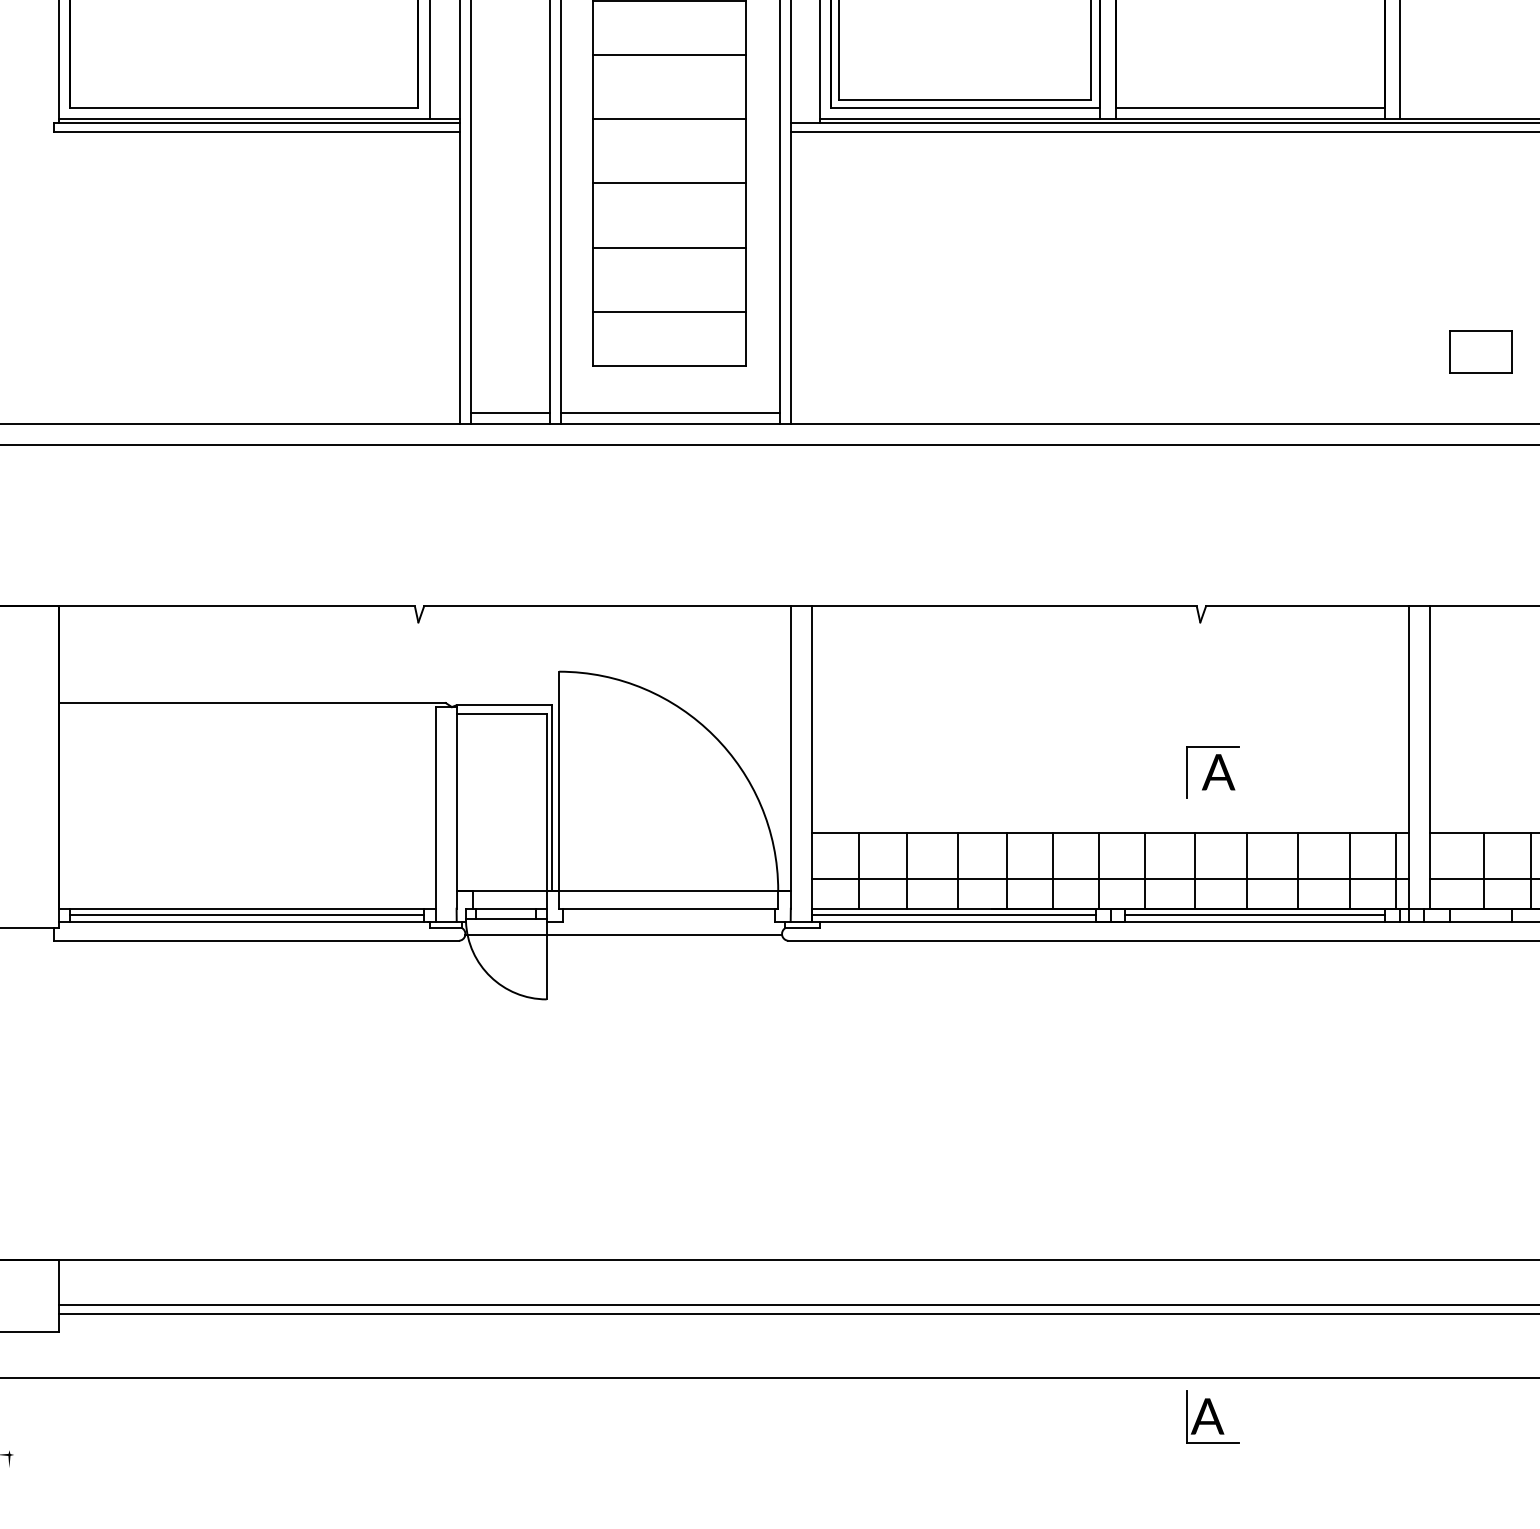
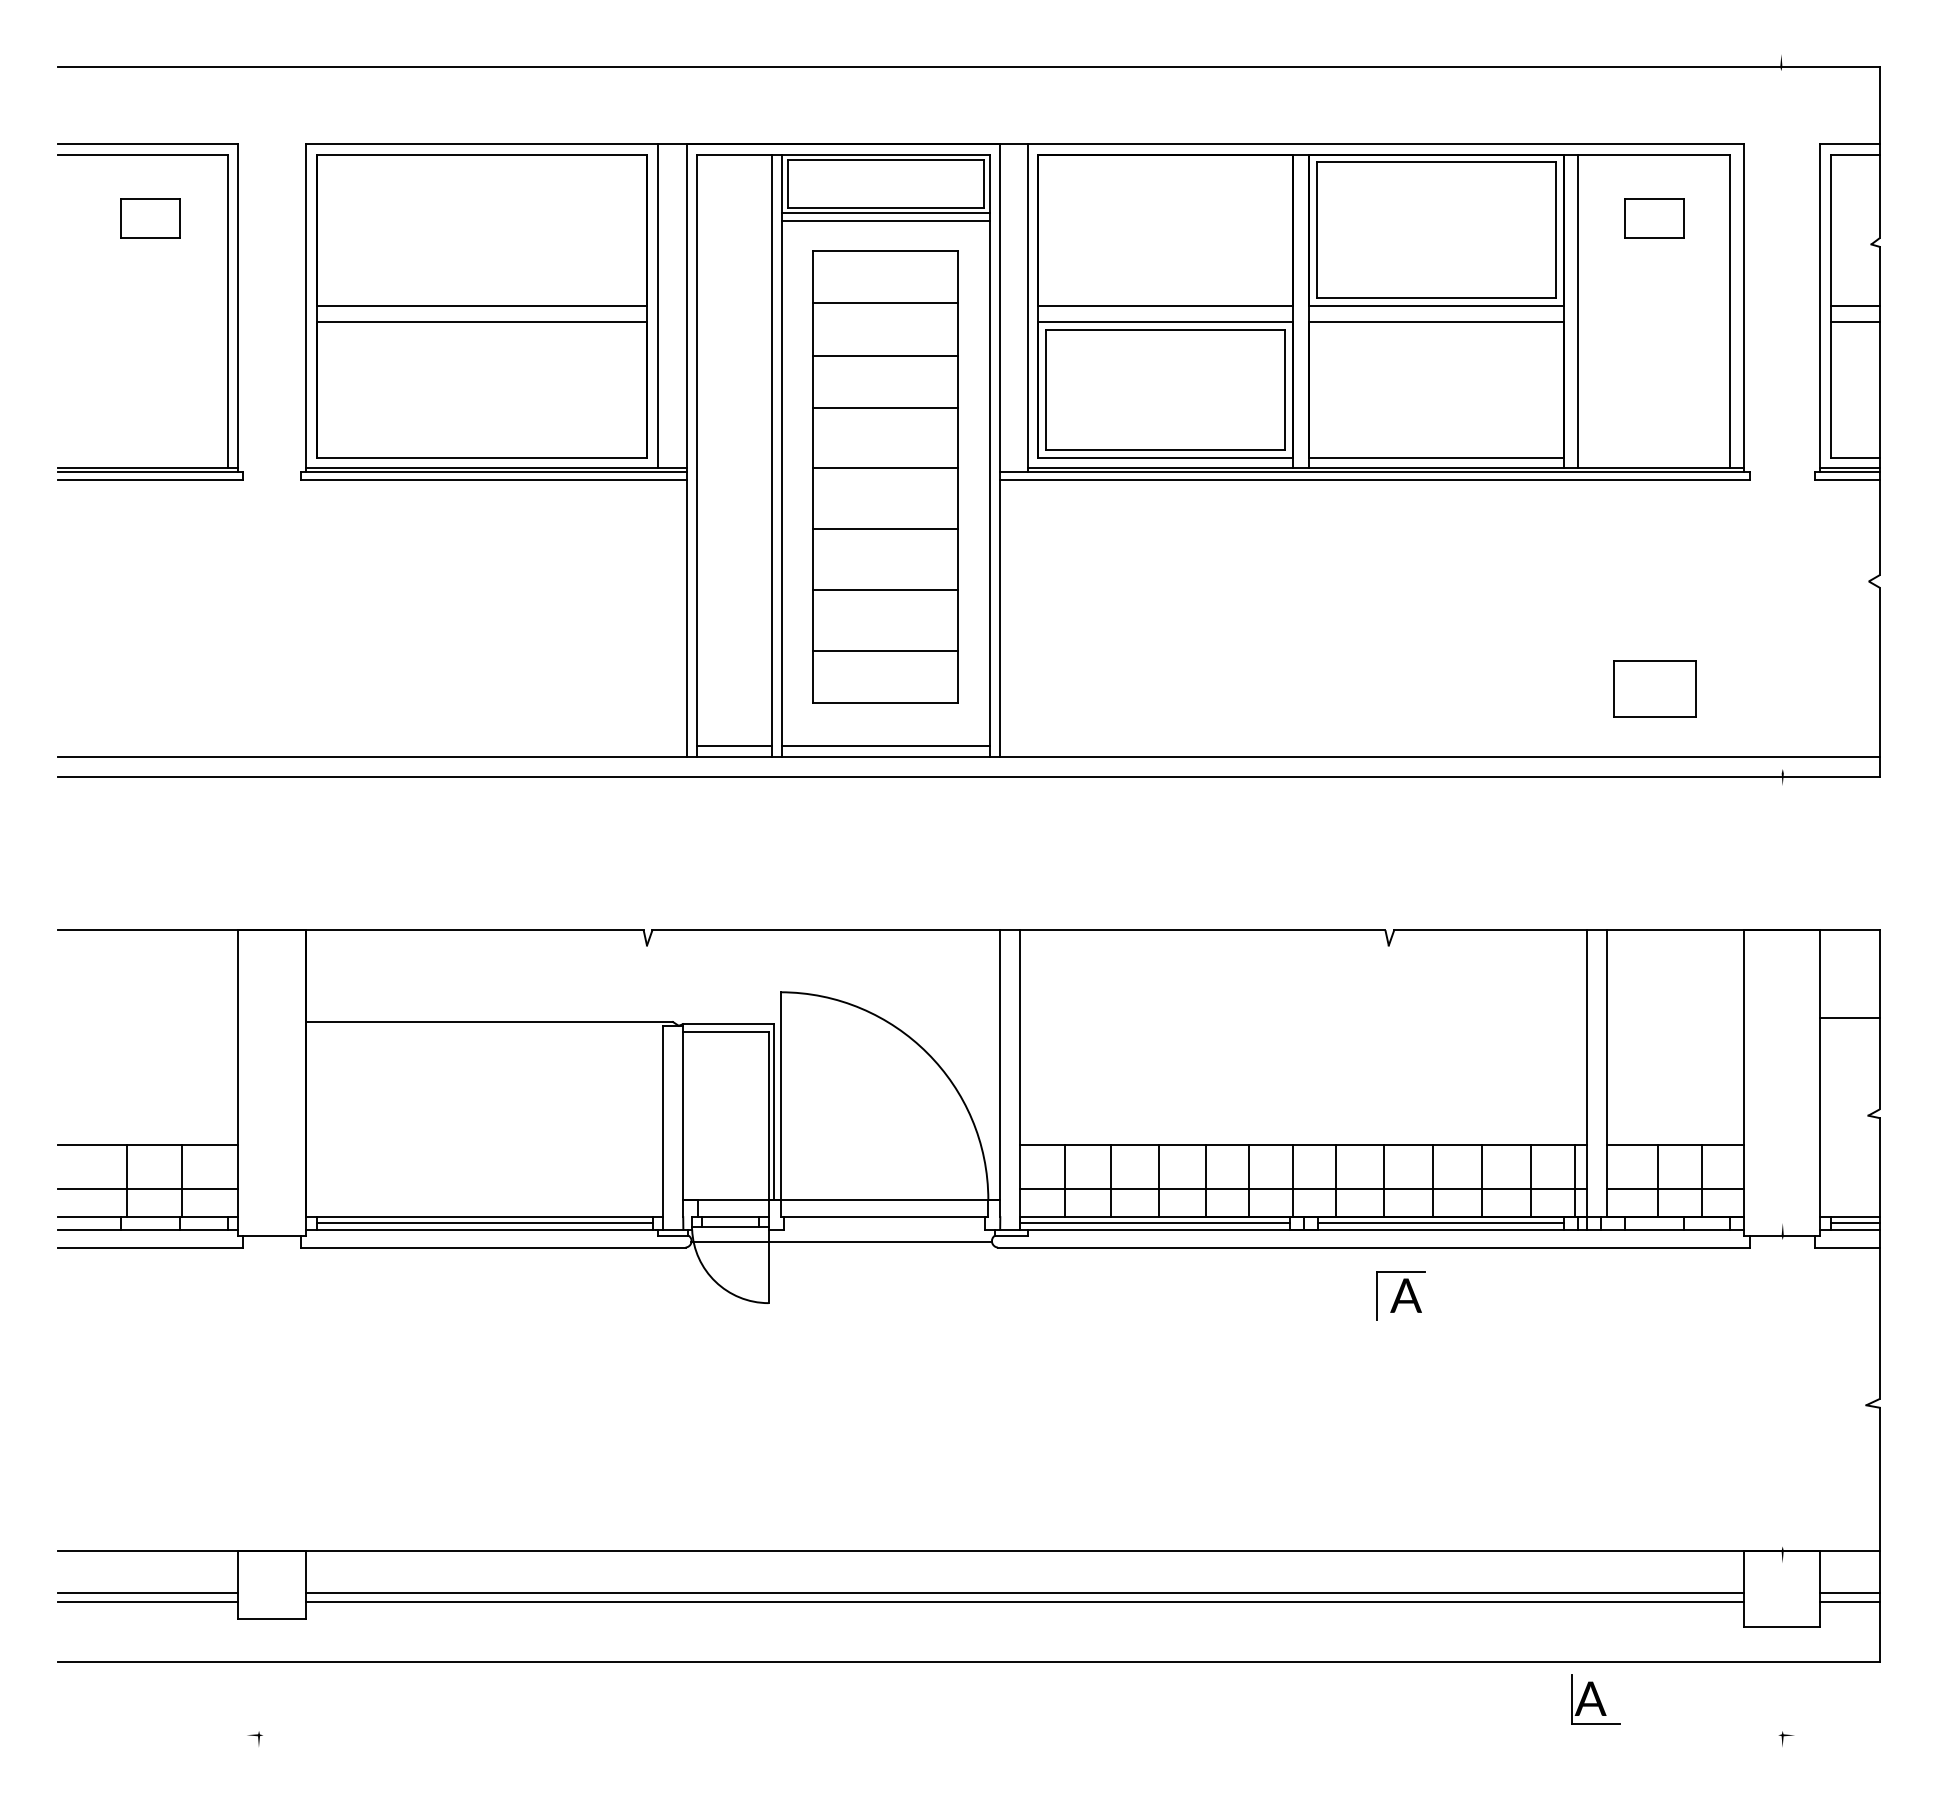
part: (1480, 351) -> (1654, 688), size x1.4
part: (1212, 772) -> (1400, 1295), moved
part: (1212, 1417) -> (1595, 1699), moved

